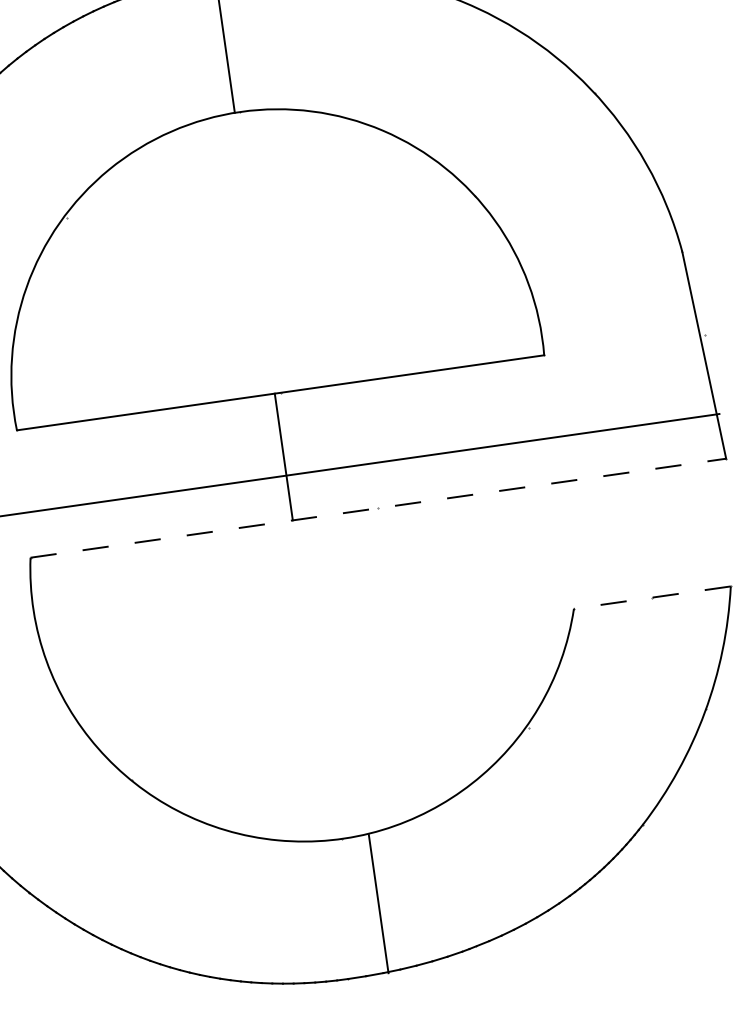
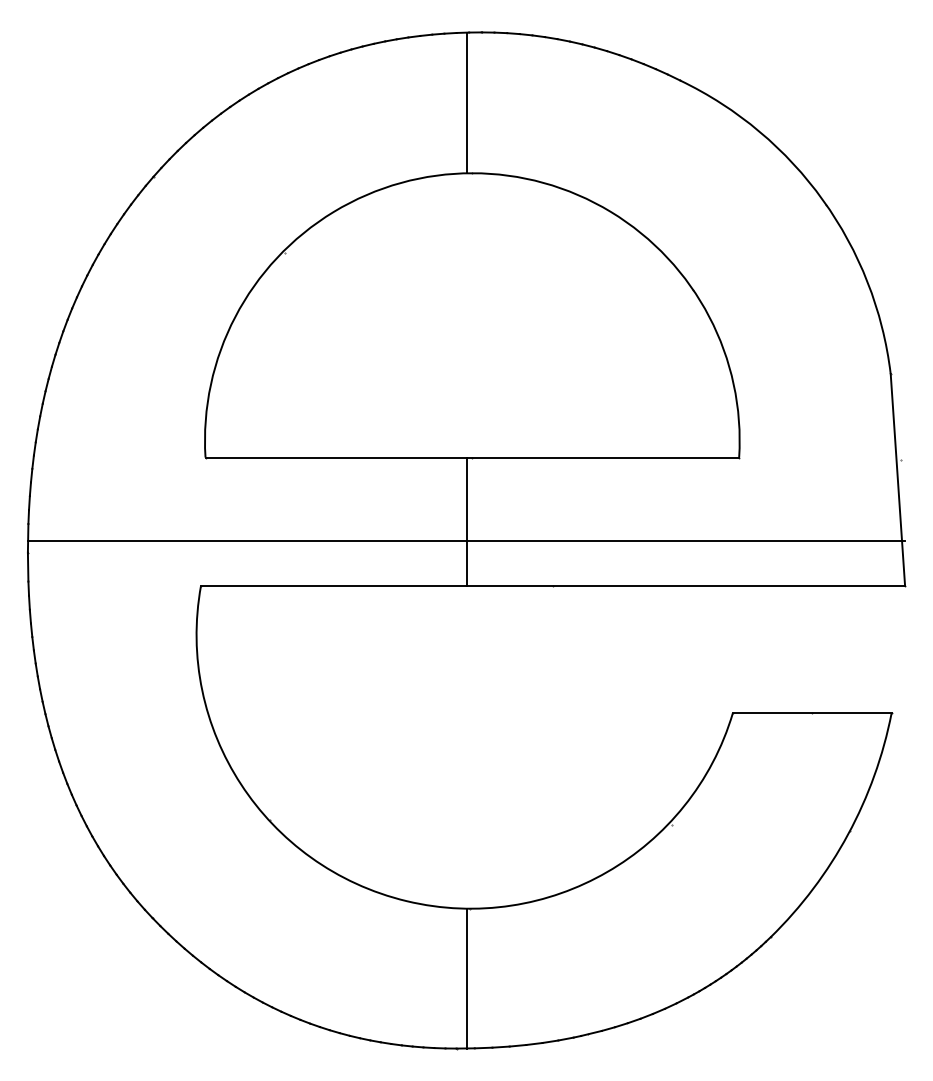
line: (378, 507) -> (553, 585), dashed -> solid
line: (651, 598) -> (811, 713), dashed -> solid
line: (378, 904) -> (466, 978), moved

